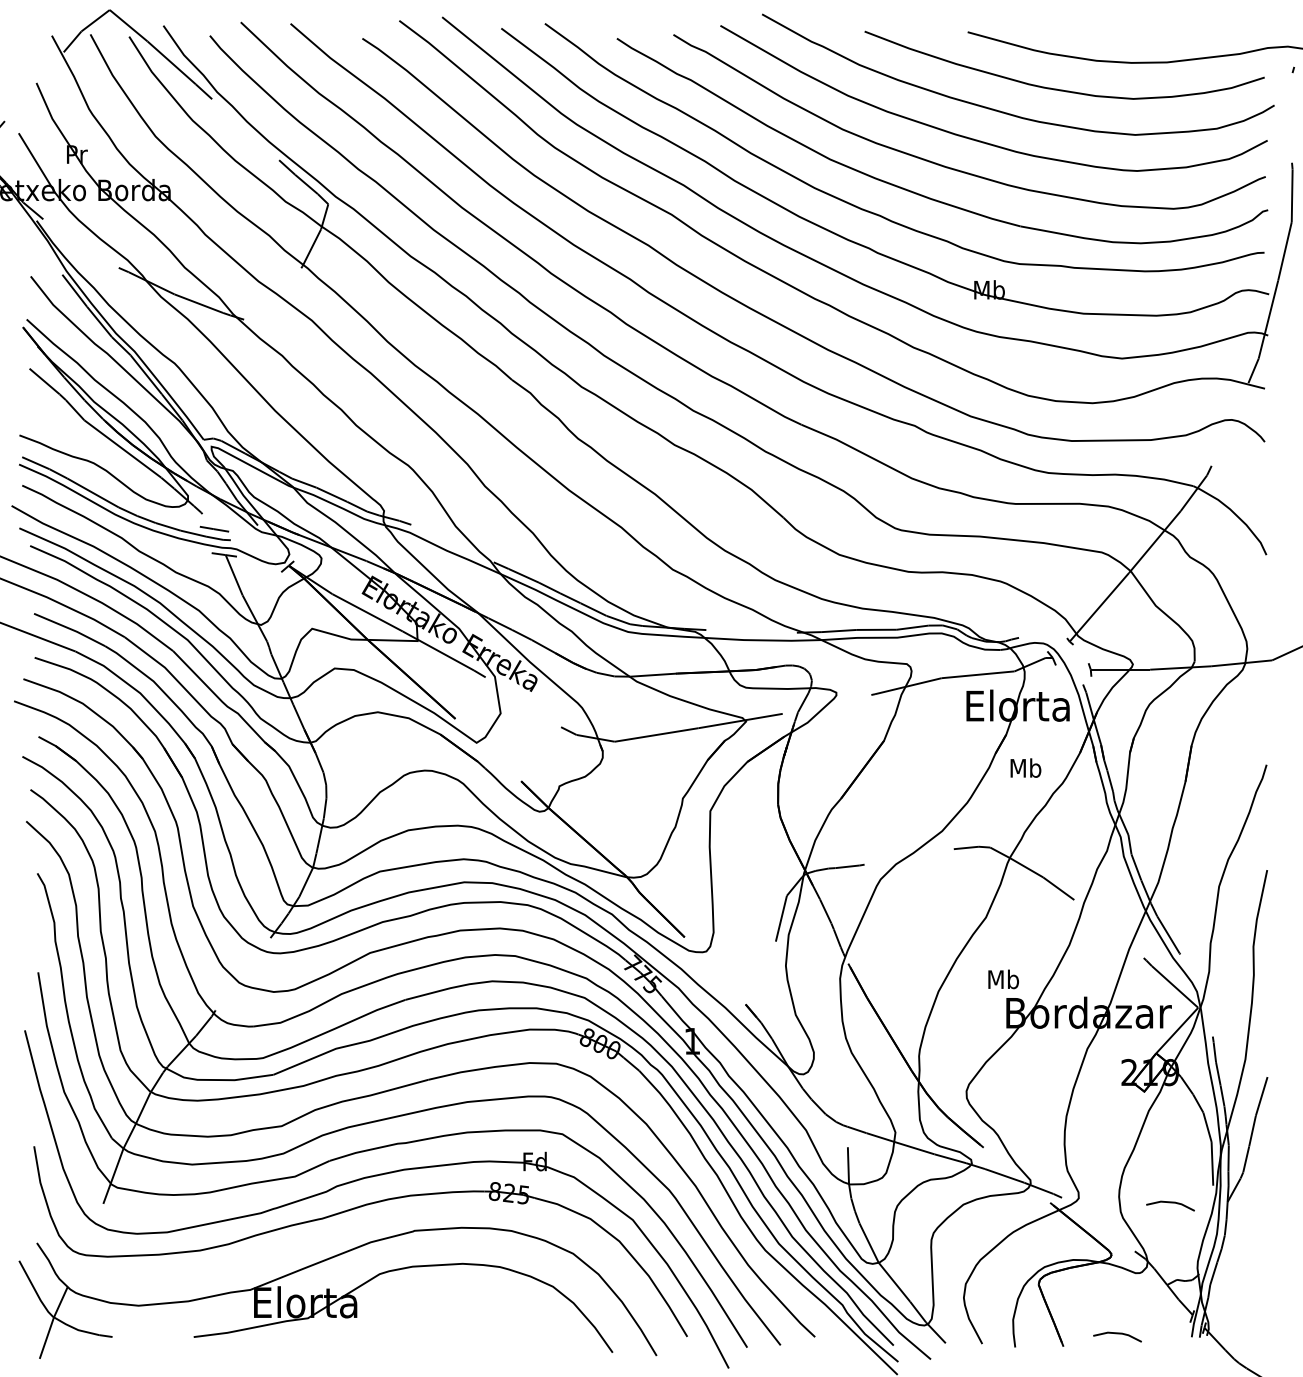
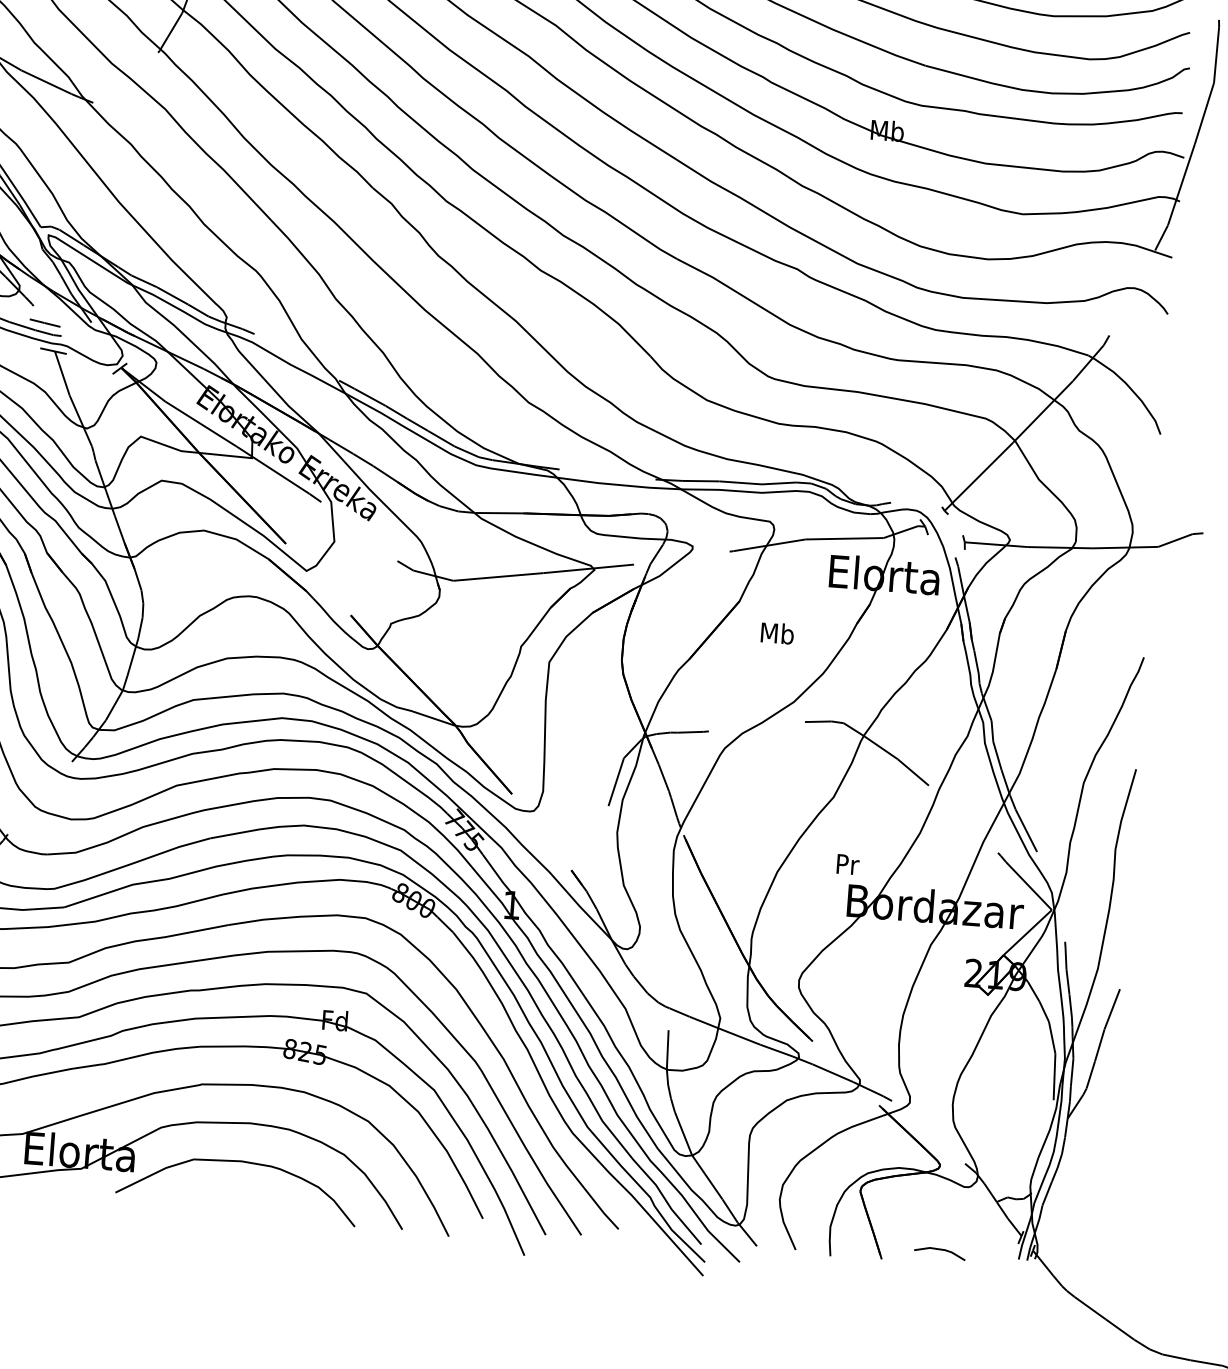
text: (1025, 767) -> (777, 632), moved
text: (1003, 979) -> (847, 864), Mb -> Pr
line: (1170, 1203) -> (1006, 1115), removed
curve: (453, 1301) -> (237, 1162), added

